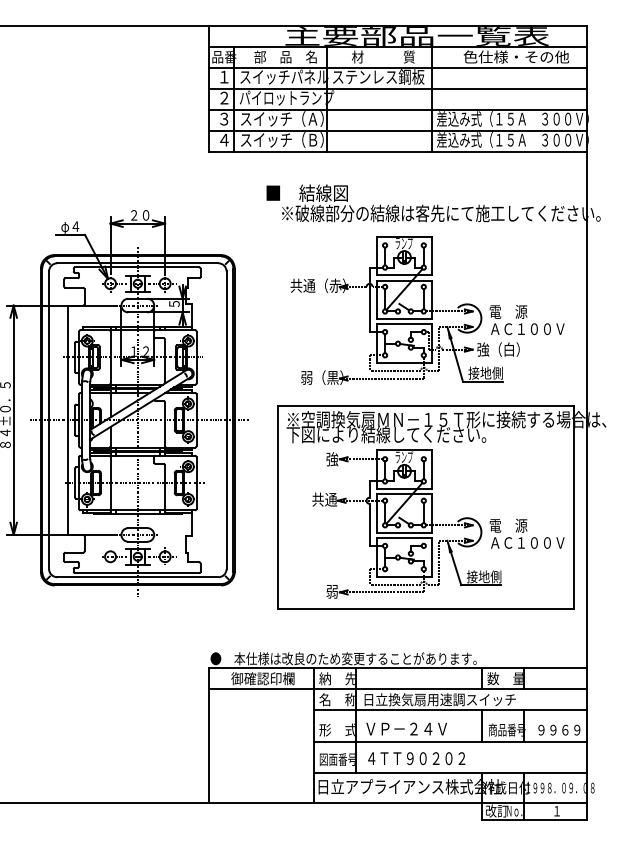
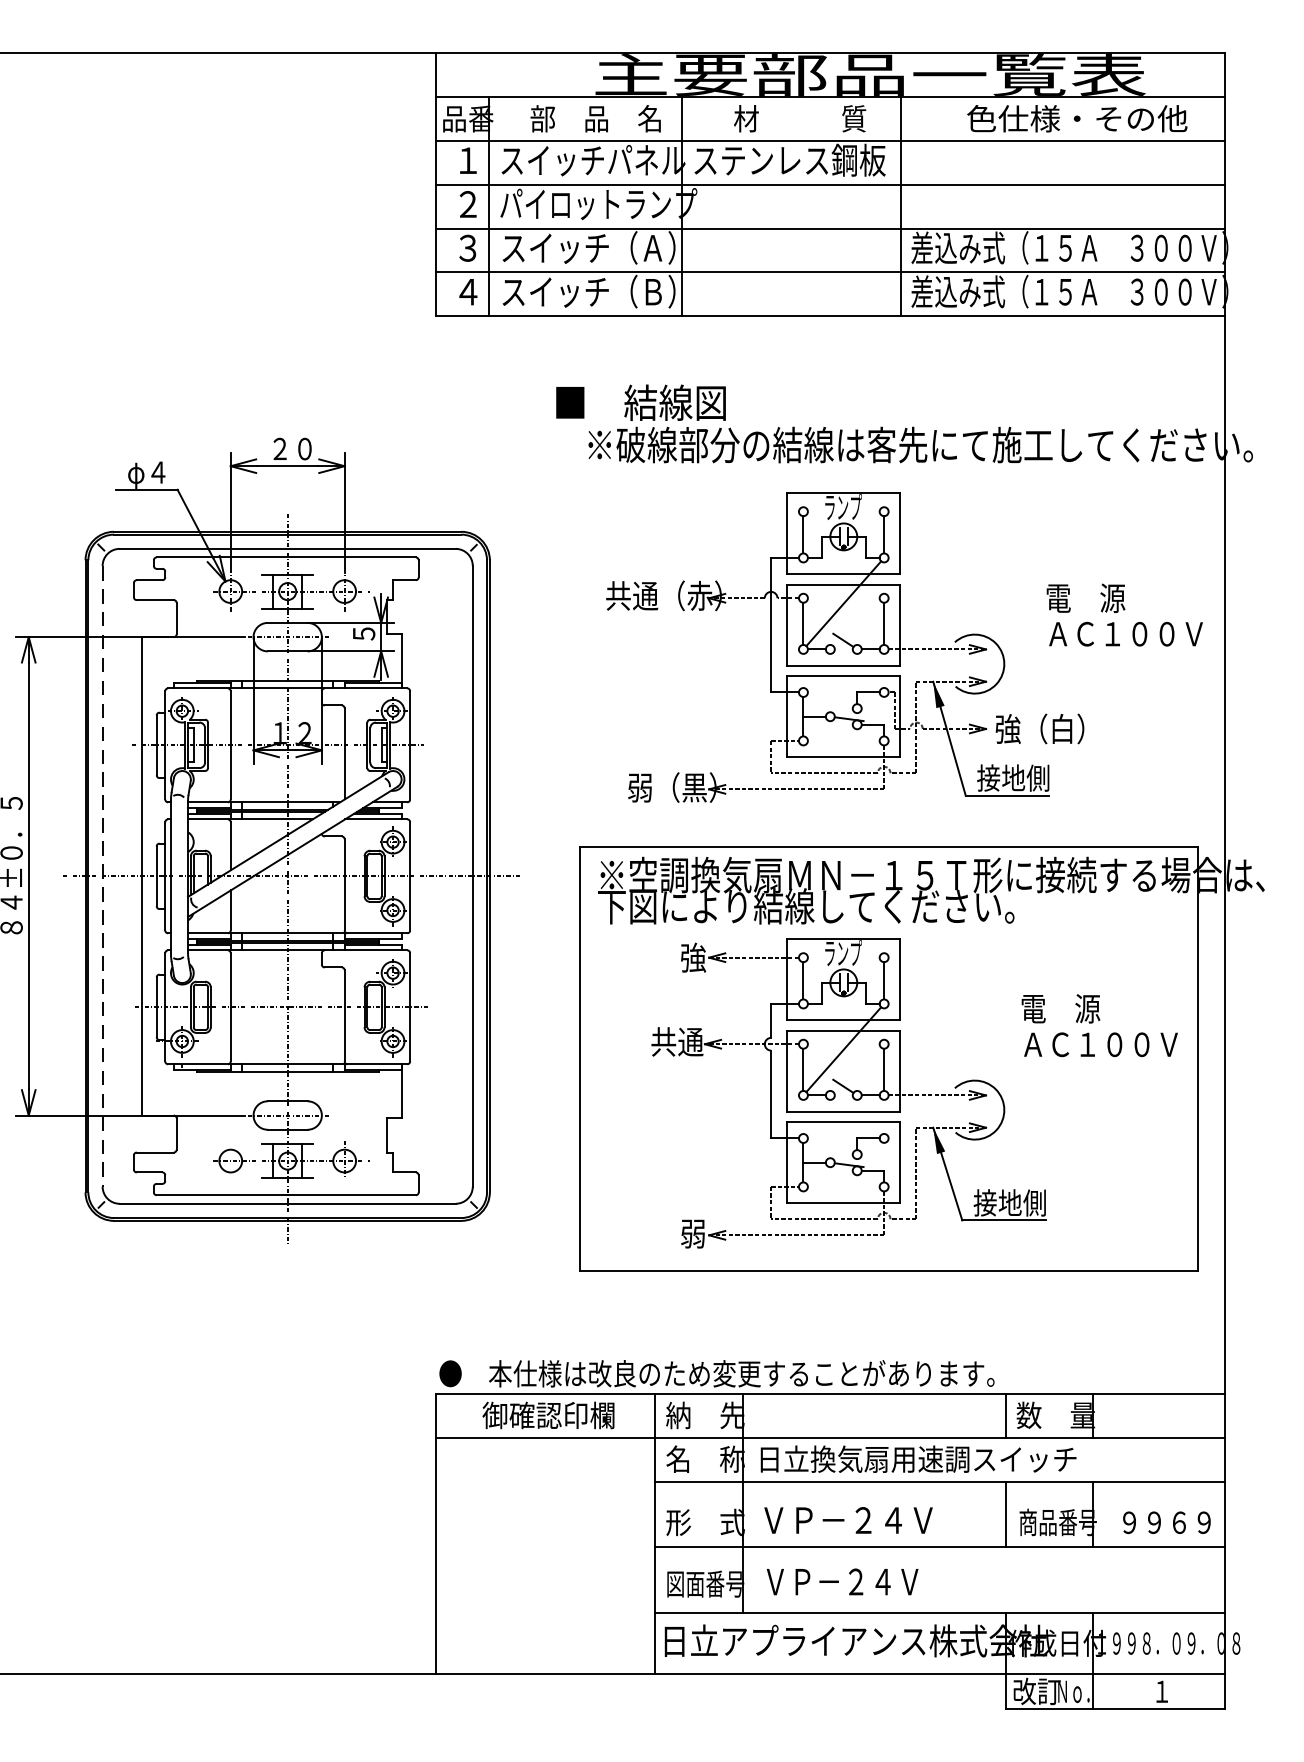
text: (526, 319) -> (1123, 614), moved
line: (49, 420) -> (103, 876), solid -> dashed
text: (526, 533) -> (1098, 1024), moved
text: (416, 758) -> (868, 1581), ４ＴＴ９０２０２ -> ＶＰ－２４Ｖ

